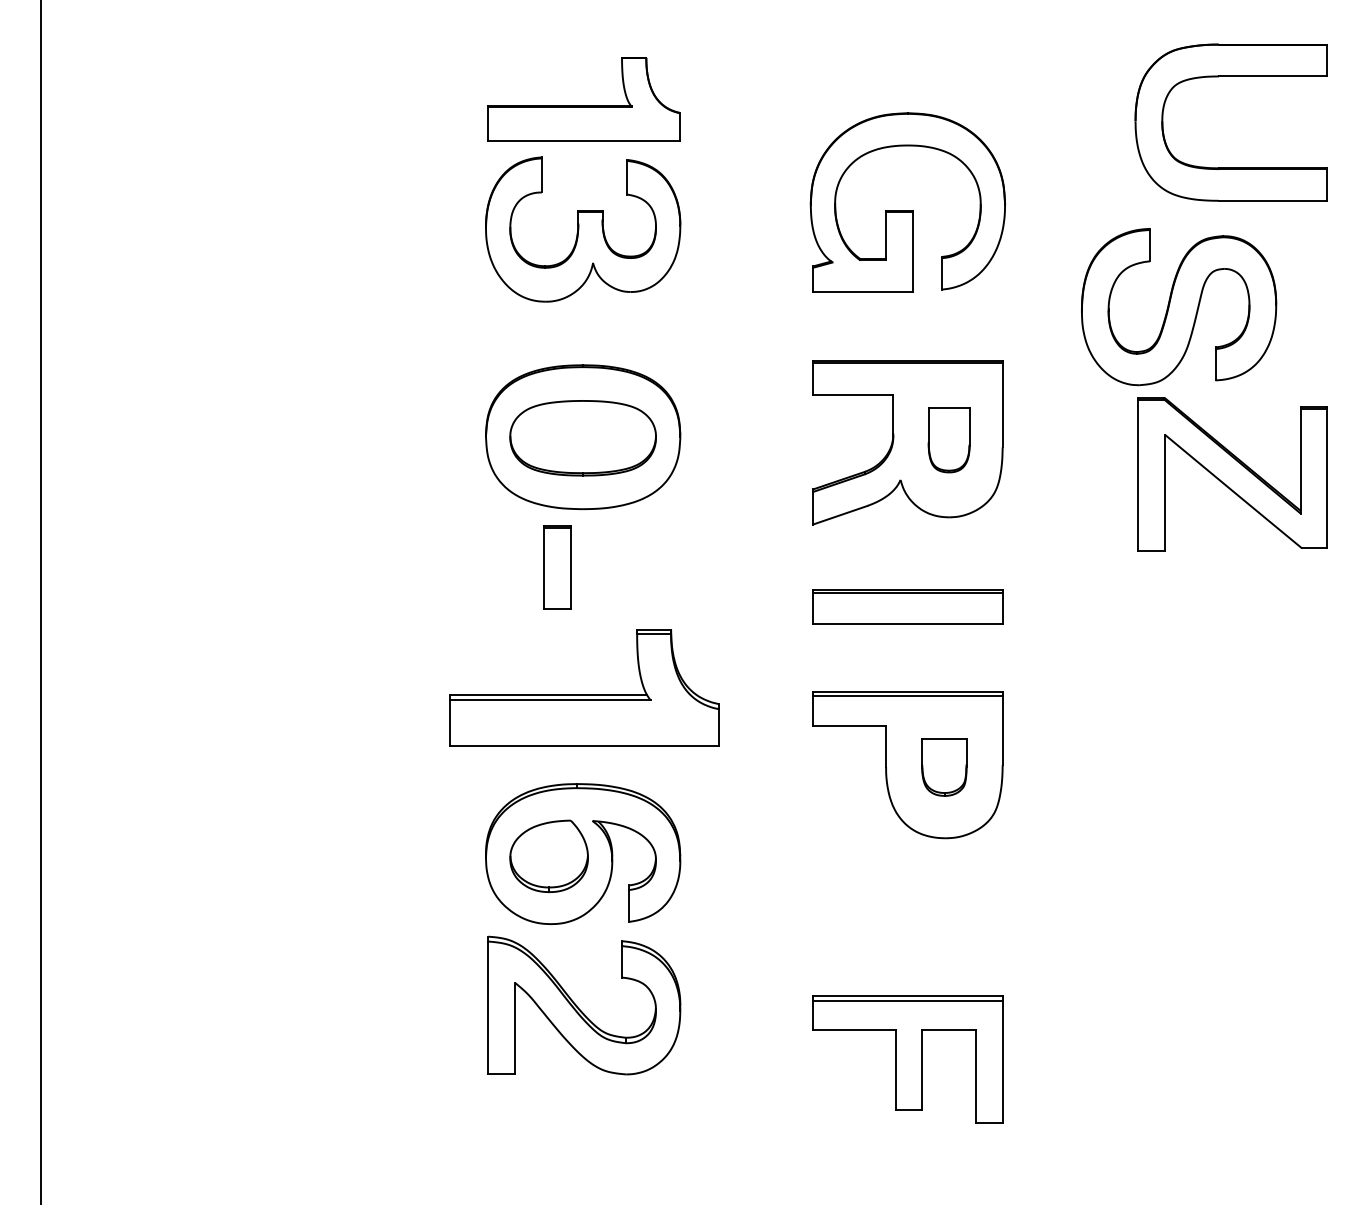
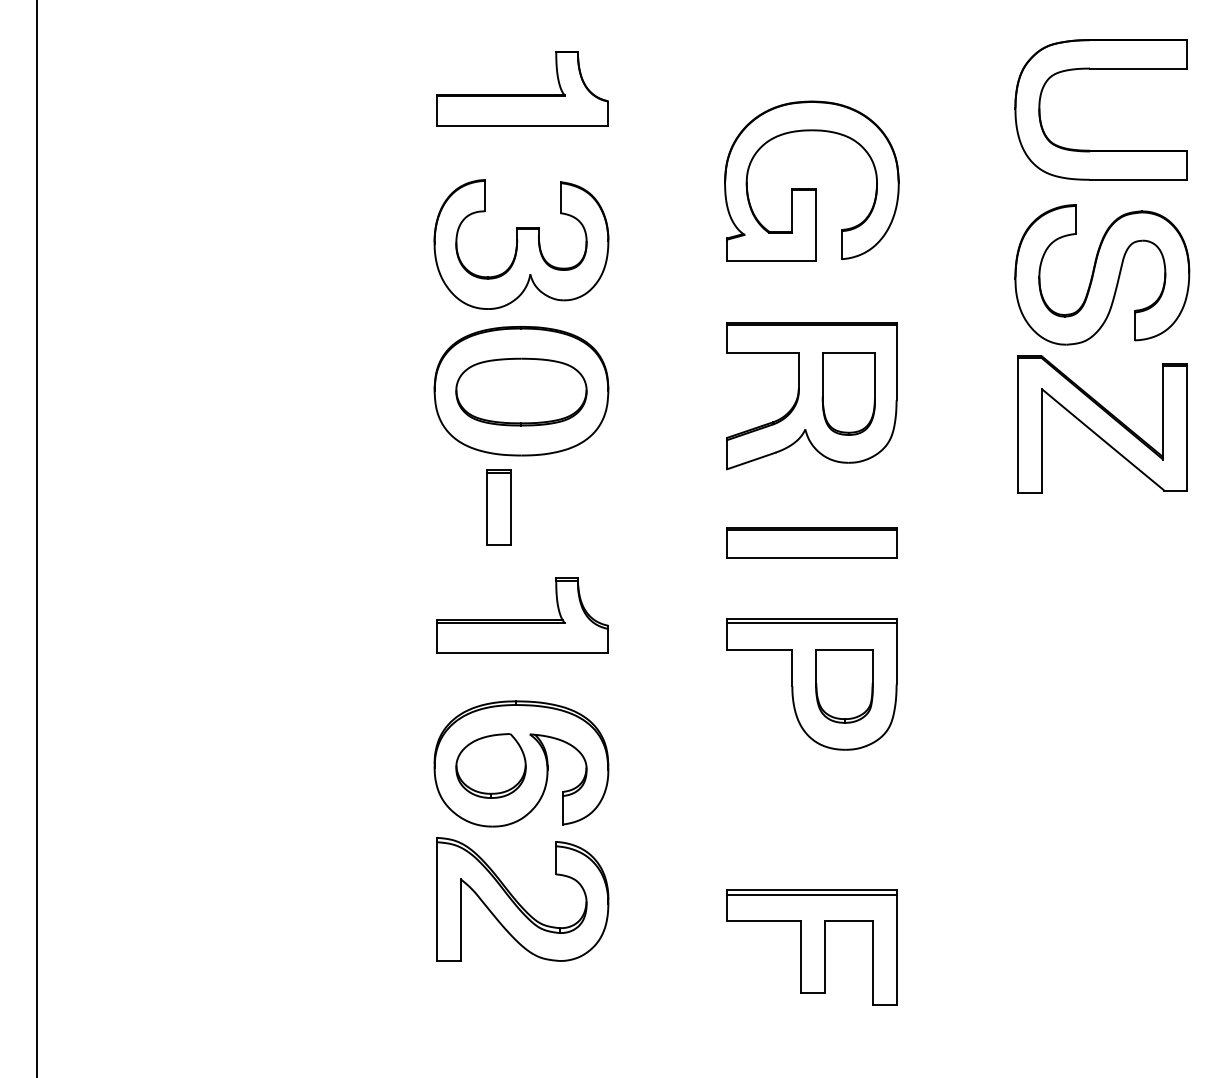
part: (583, 229) -> (521, 244), moved
part: (1179, 306) -> (1102, 274), moved
part: (948, 439) -> (848, 393), size x1.43
part: (584, 688) -> (522, 615), size x0.71
part: (944, 767) -> (844, 686), size x1.43

